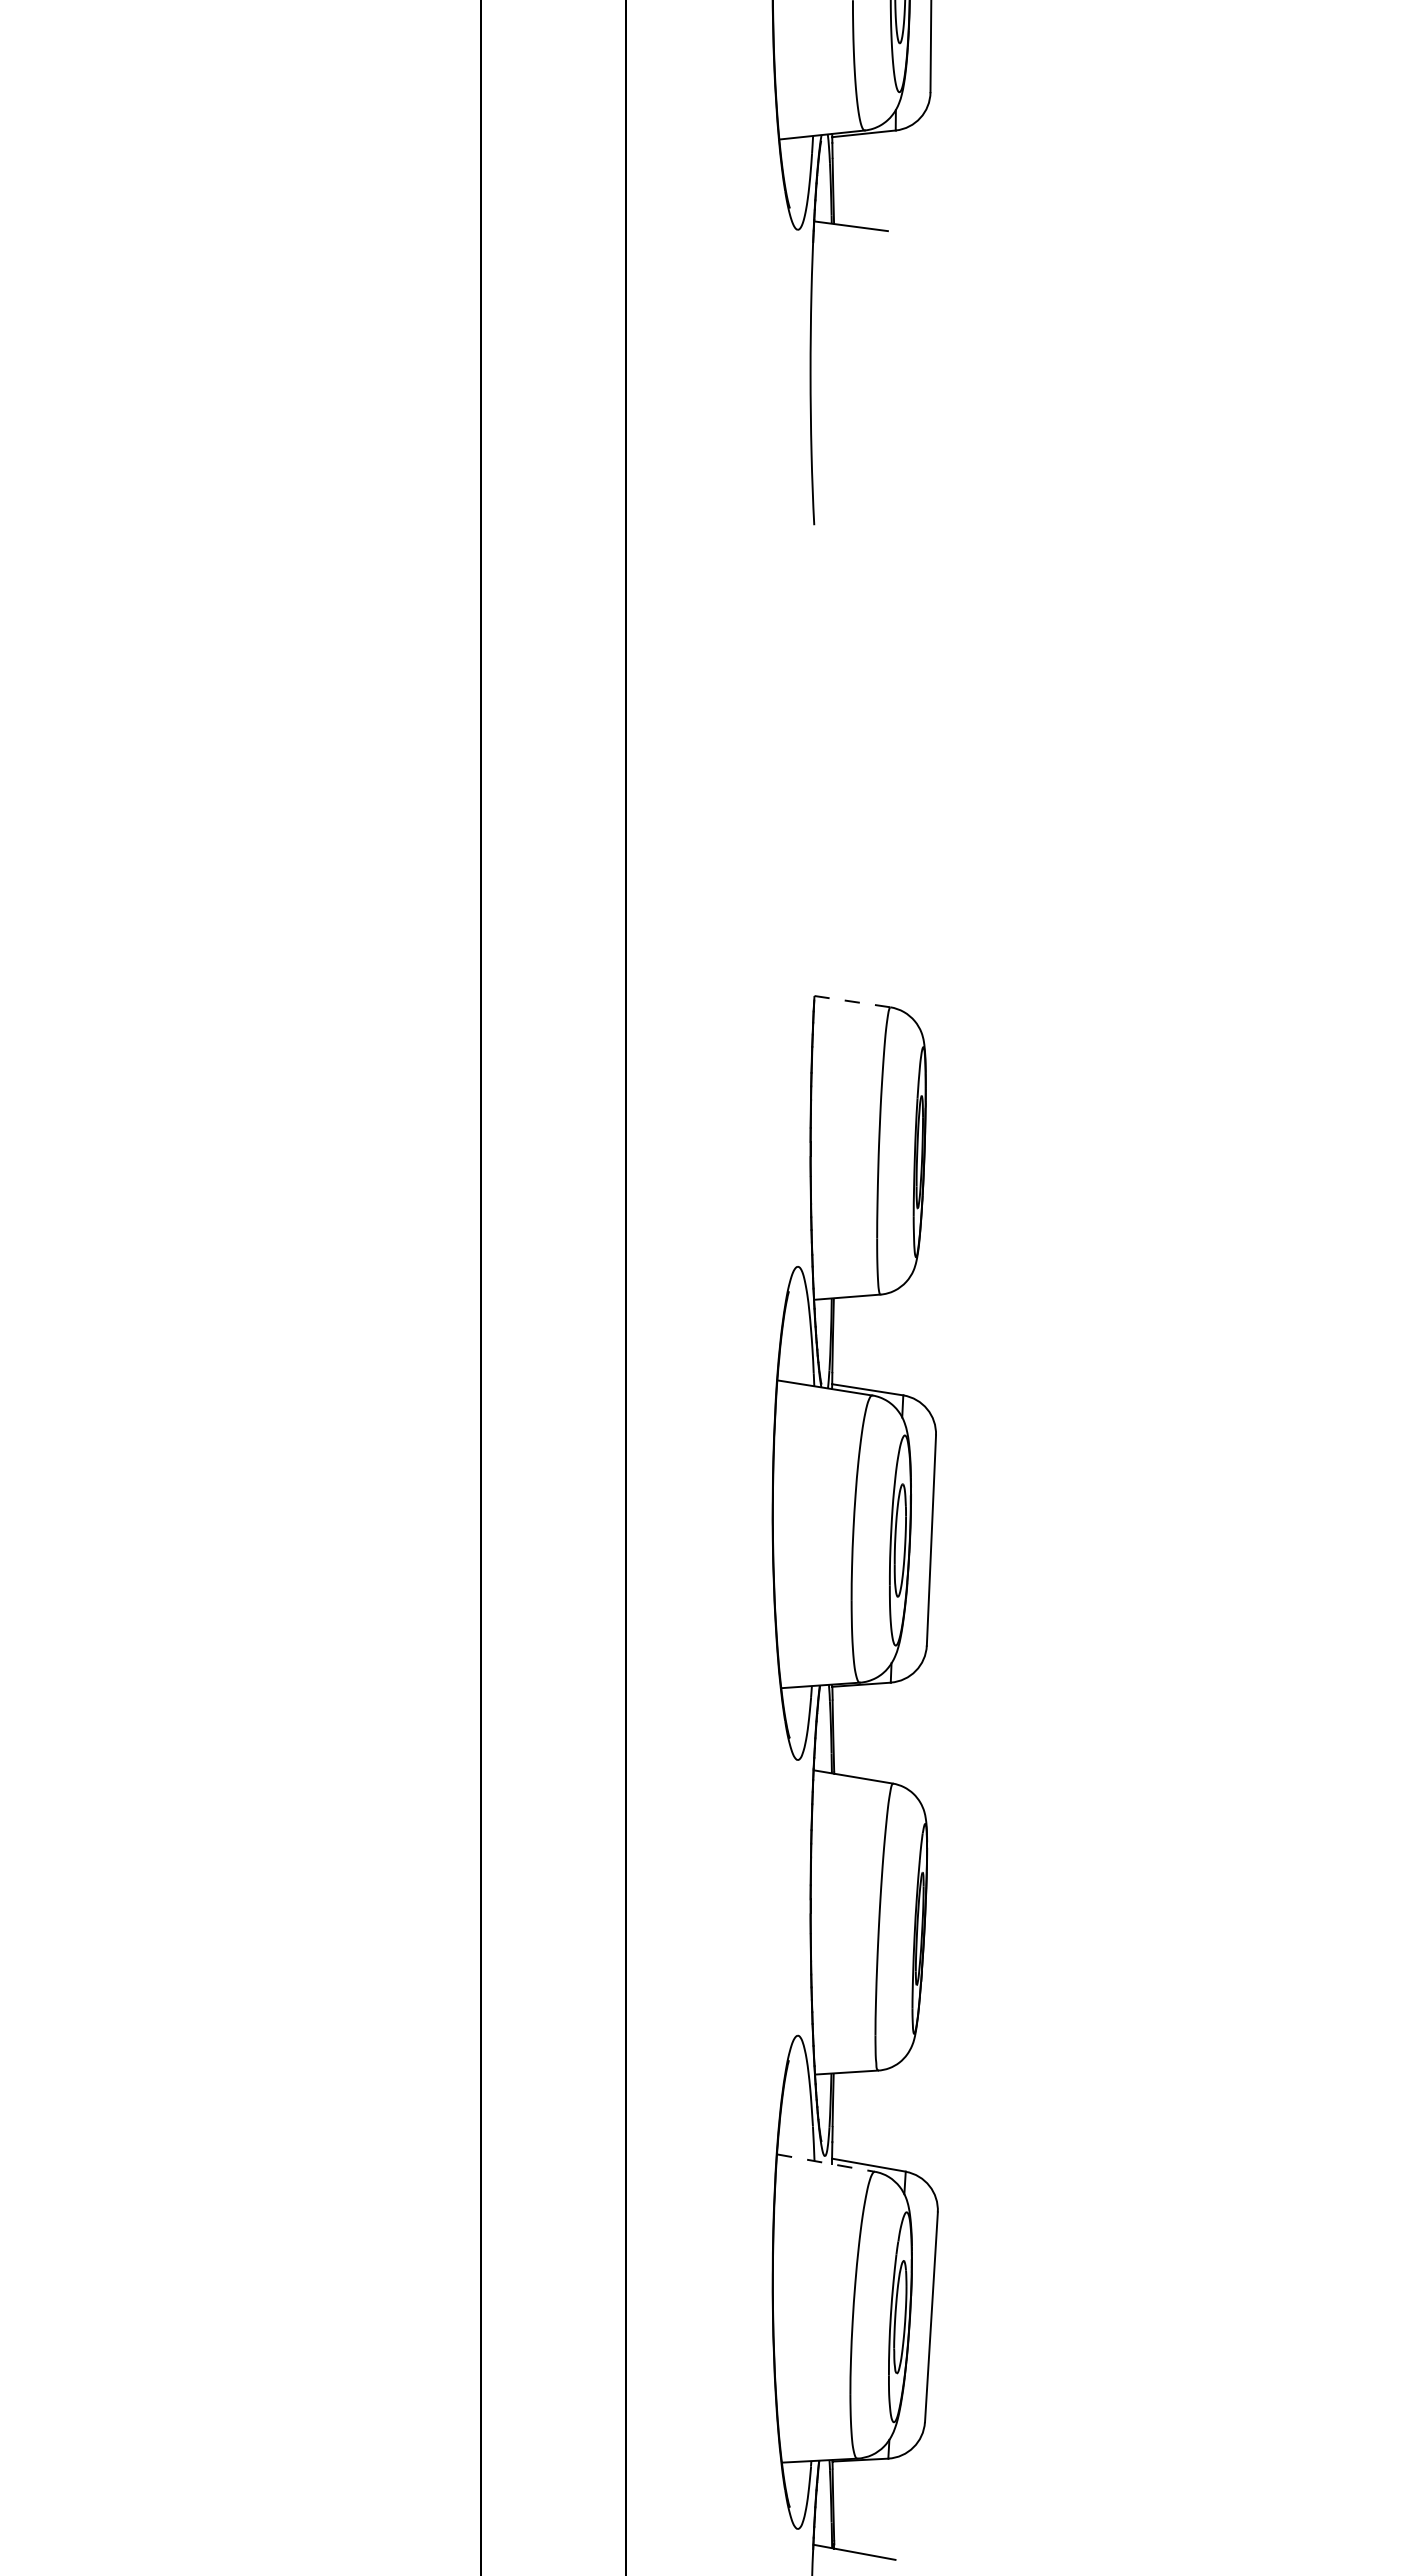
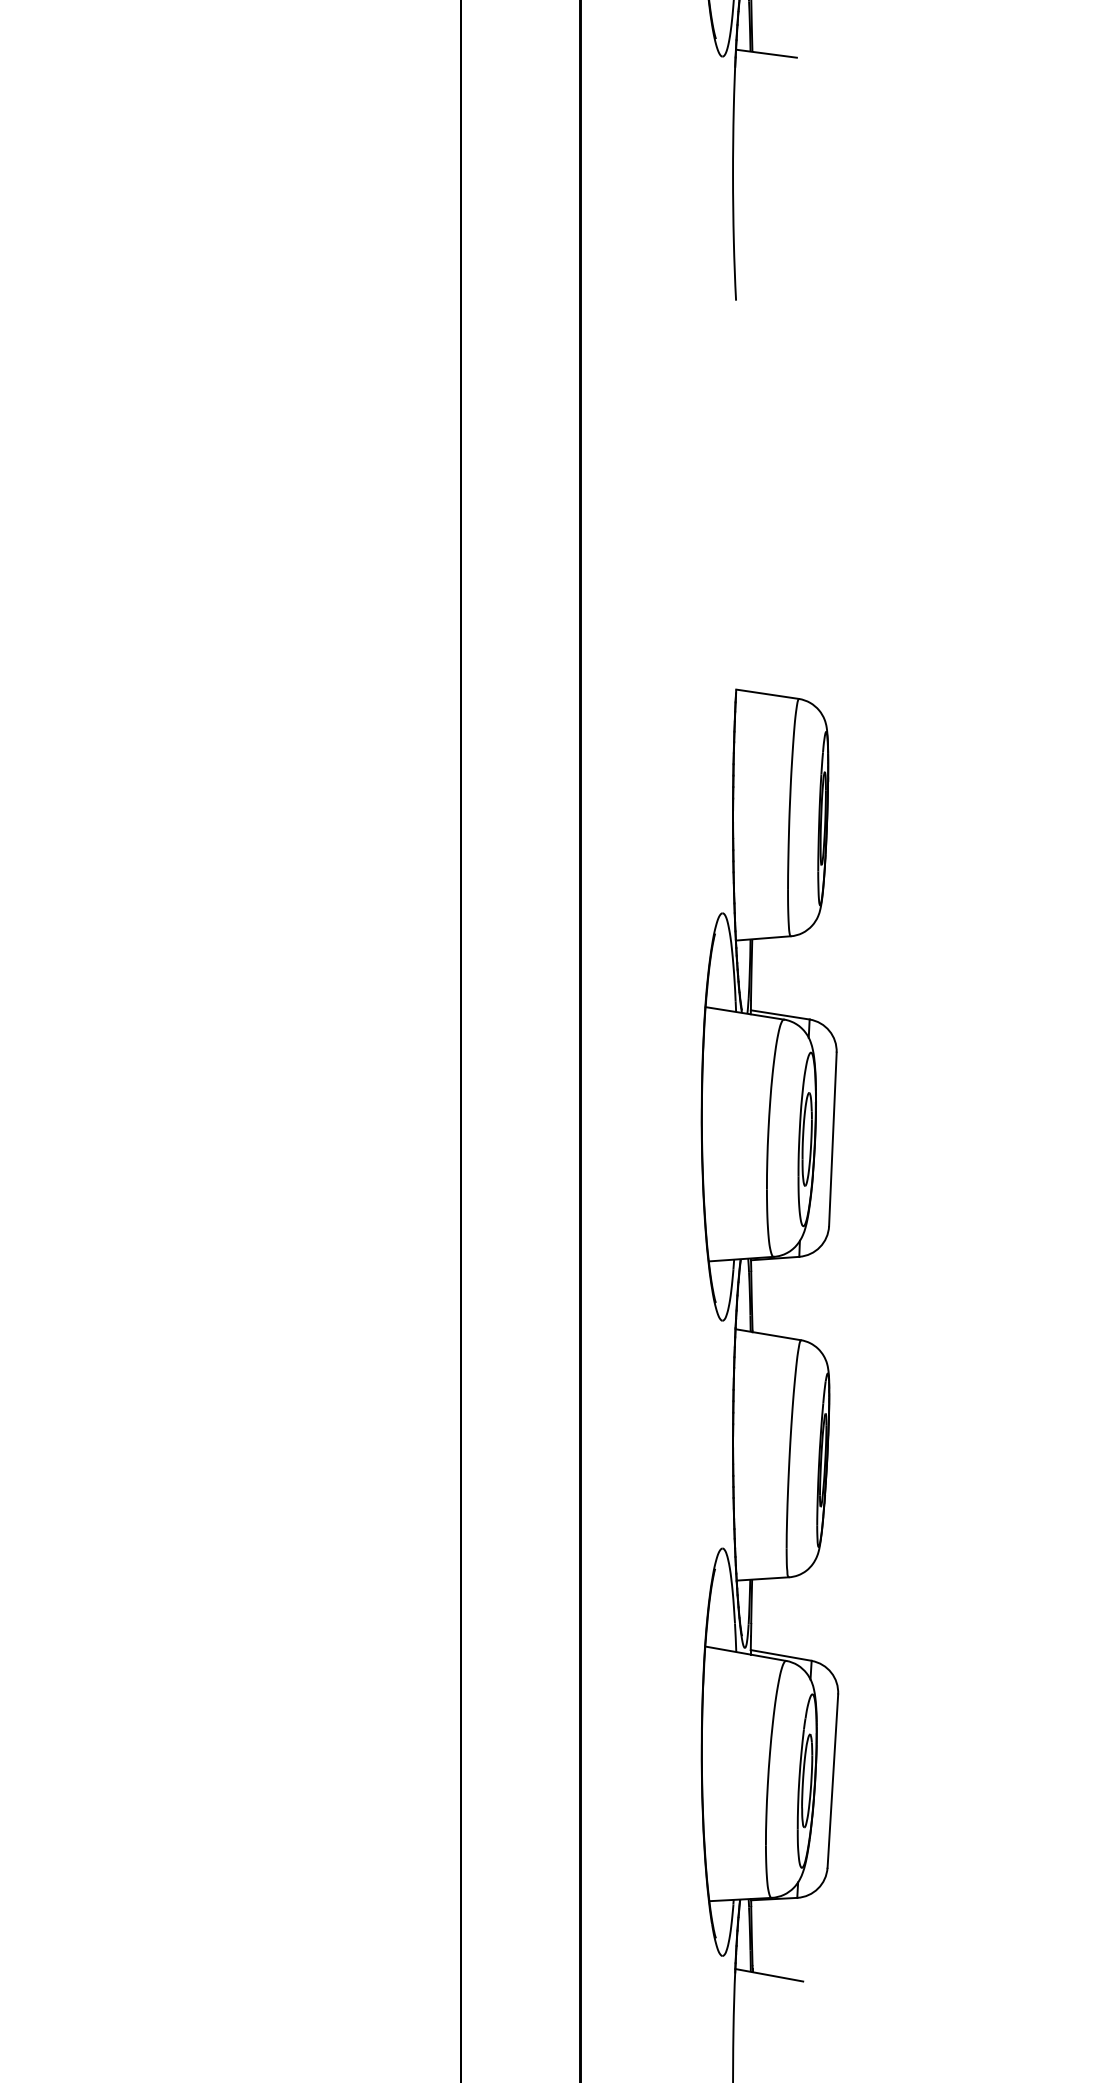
line: (852, 1001) -> (767, 694), dashed -> solid
line: (826, 2163) -> (746, 1654), dashed -> solid

